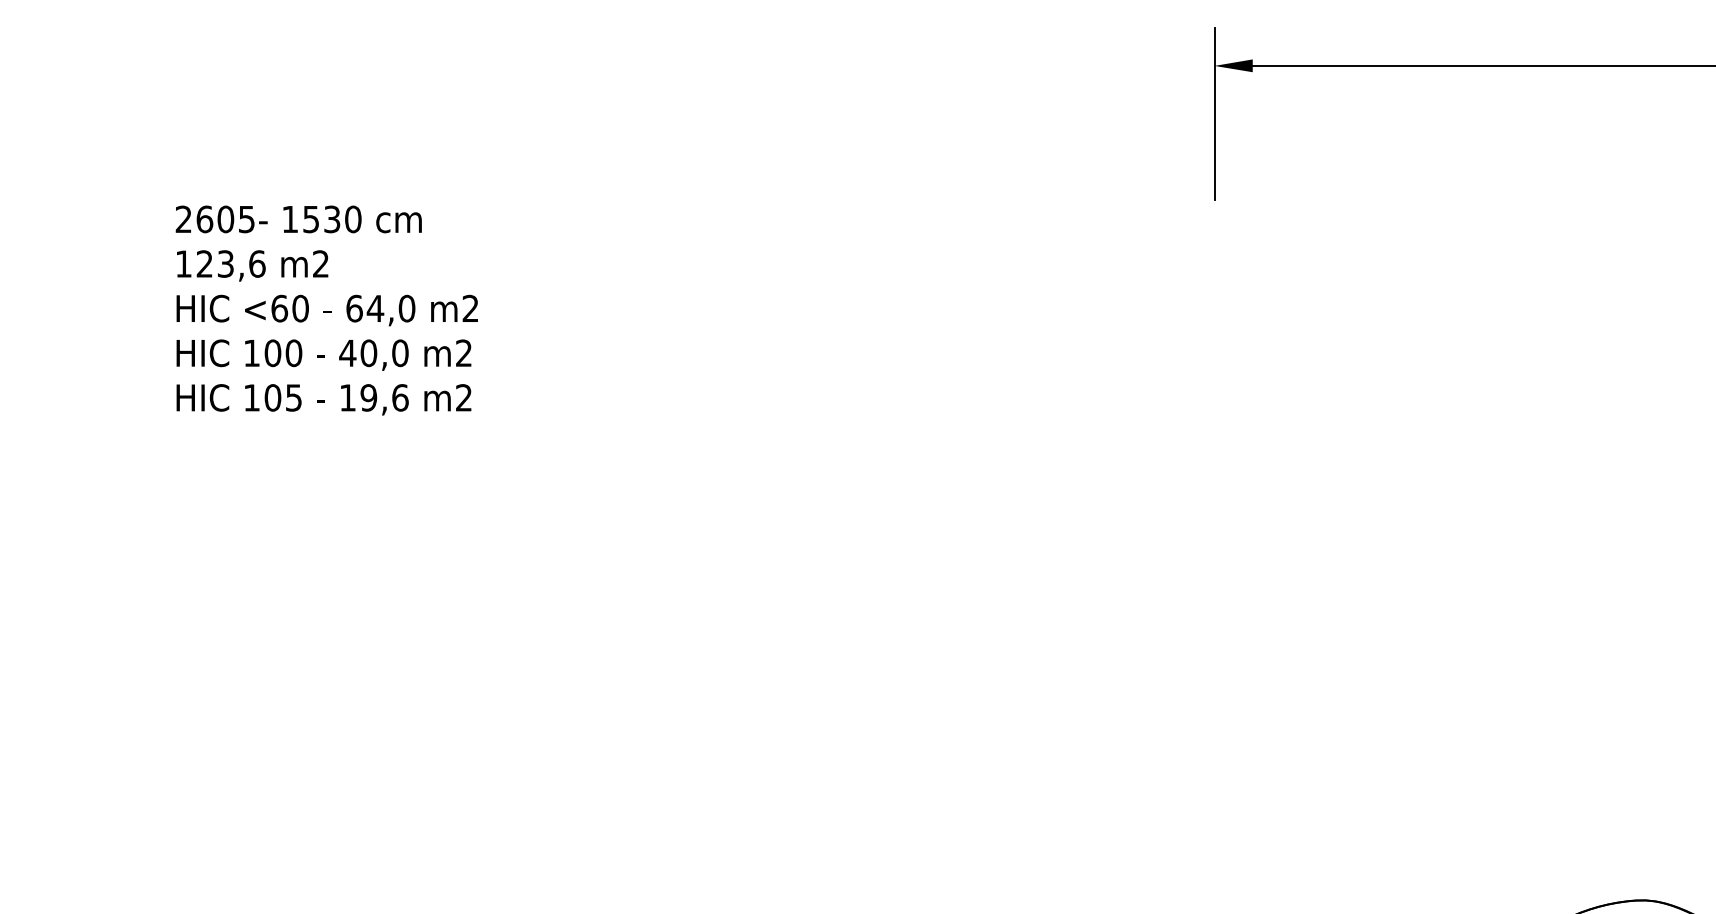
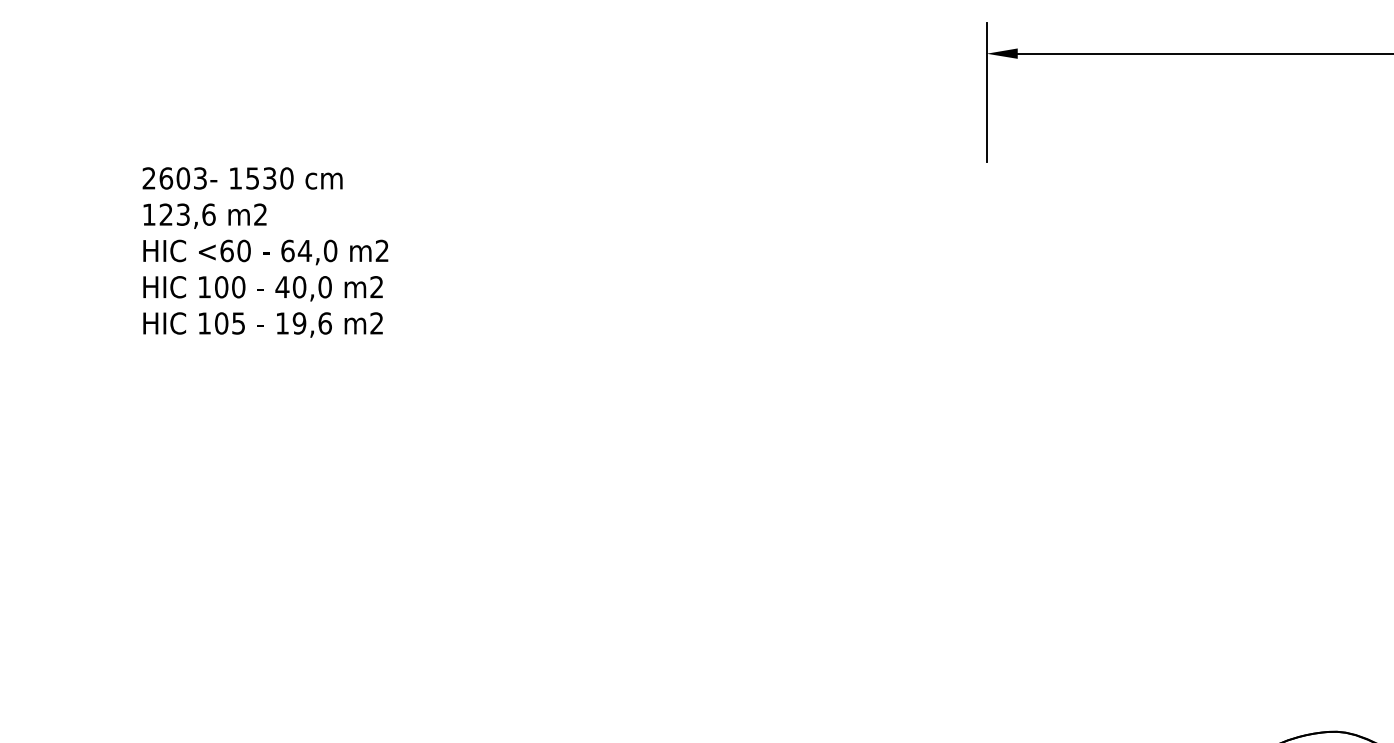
text: (246, 218) -> (200, 177), 2605- -> 2603-

